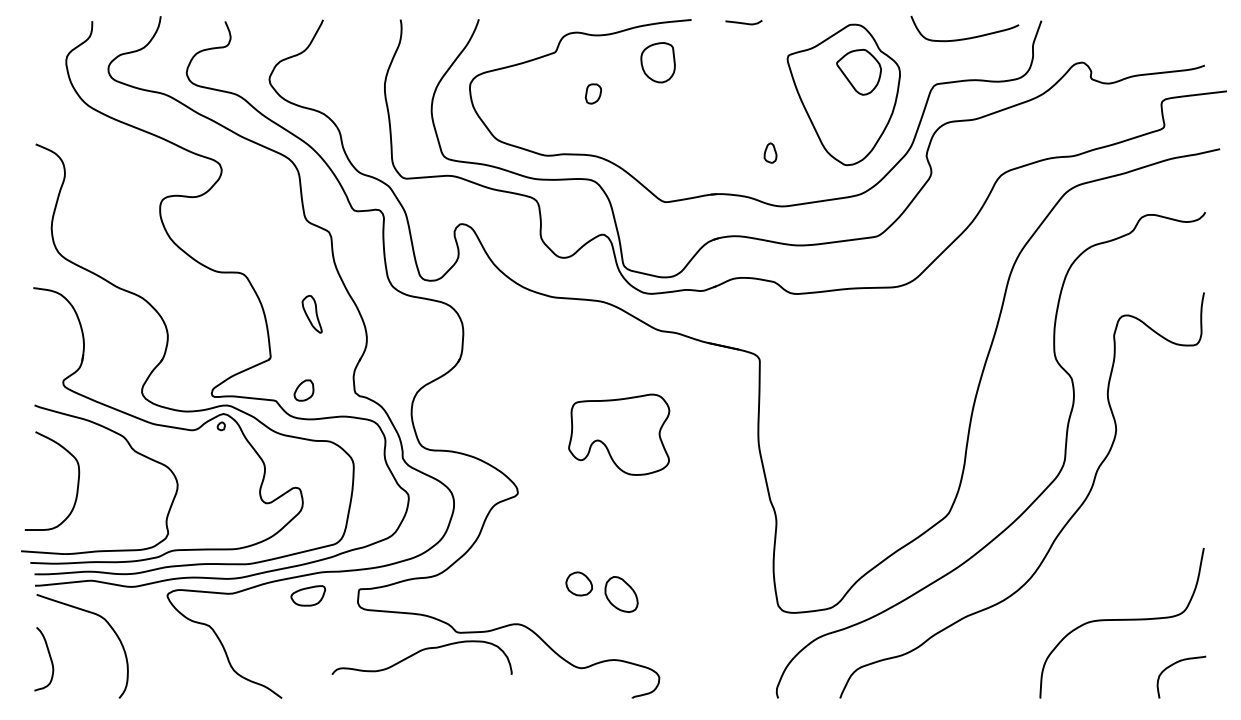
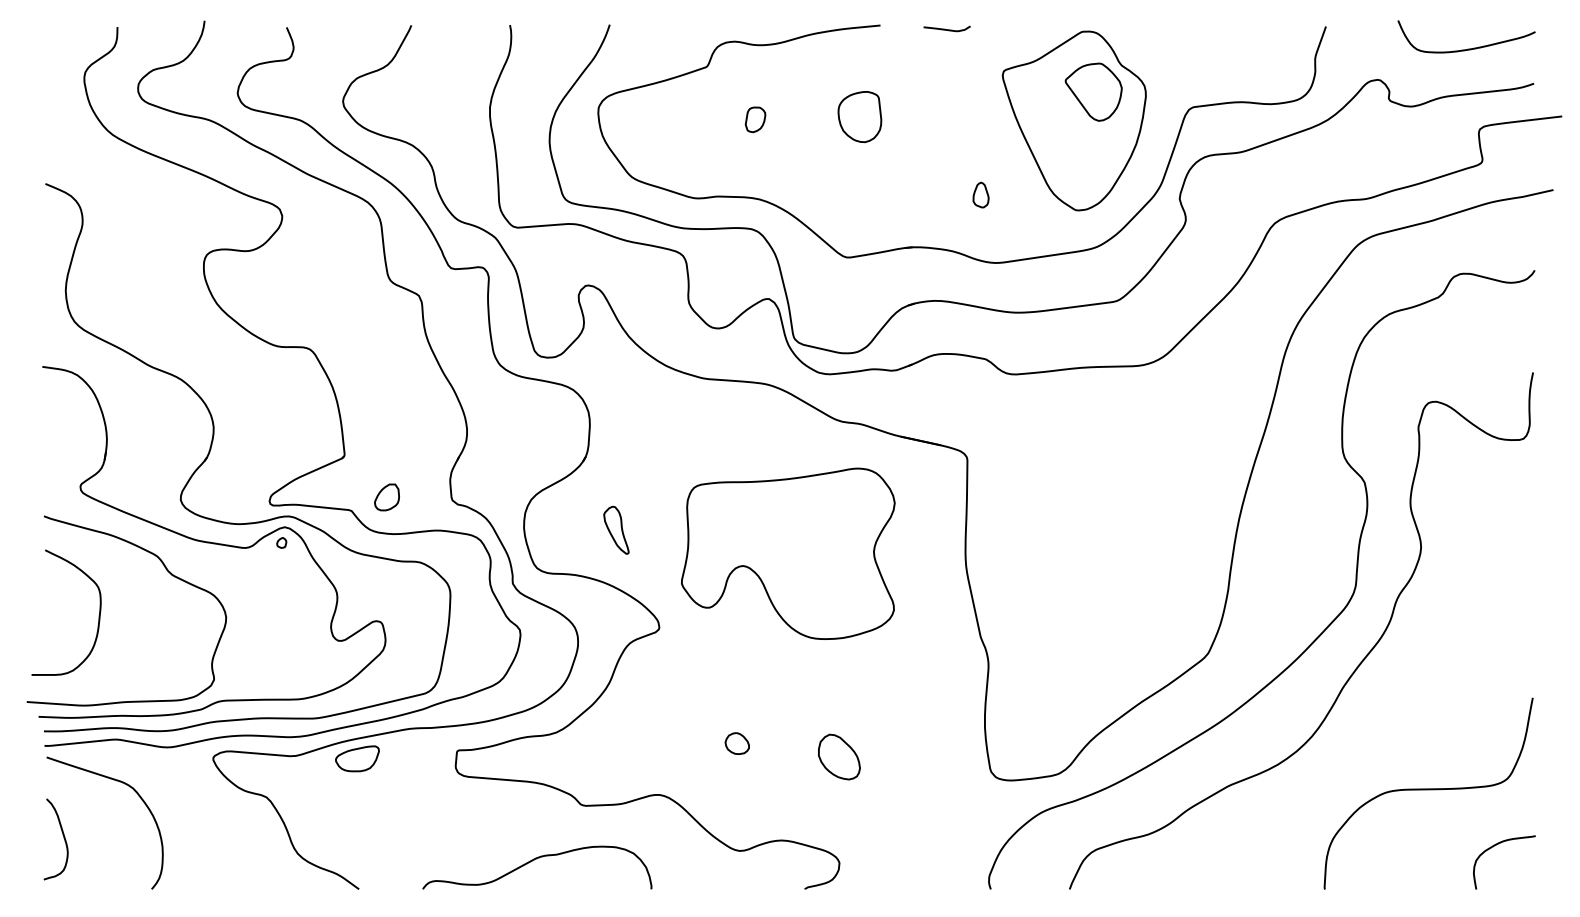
curve: (965, 37) -> (1467, 48), moved
part: (657, 63) -> (859, 117), moved
part: (312, 313) -> (616, 529), moved
part: (619, 434) -> (788, 553), size x1.67
part: (578, 583) -> (736, 743), size x0.71
part: (621, 594) -> (839, 756), moved
part: (308, 595) -> (357, 758), moved
curve: (419, 652) -> (534, 860), moved

